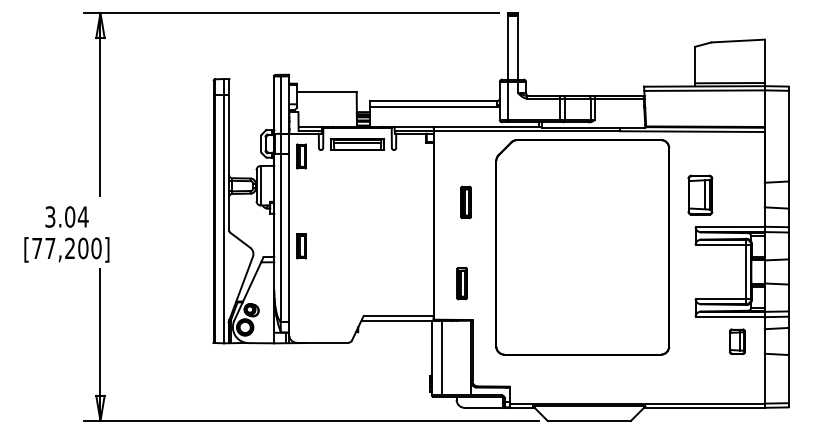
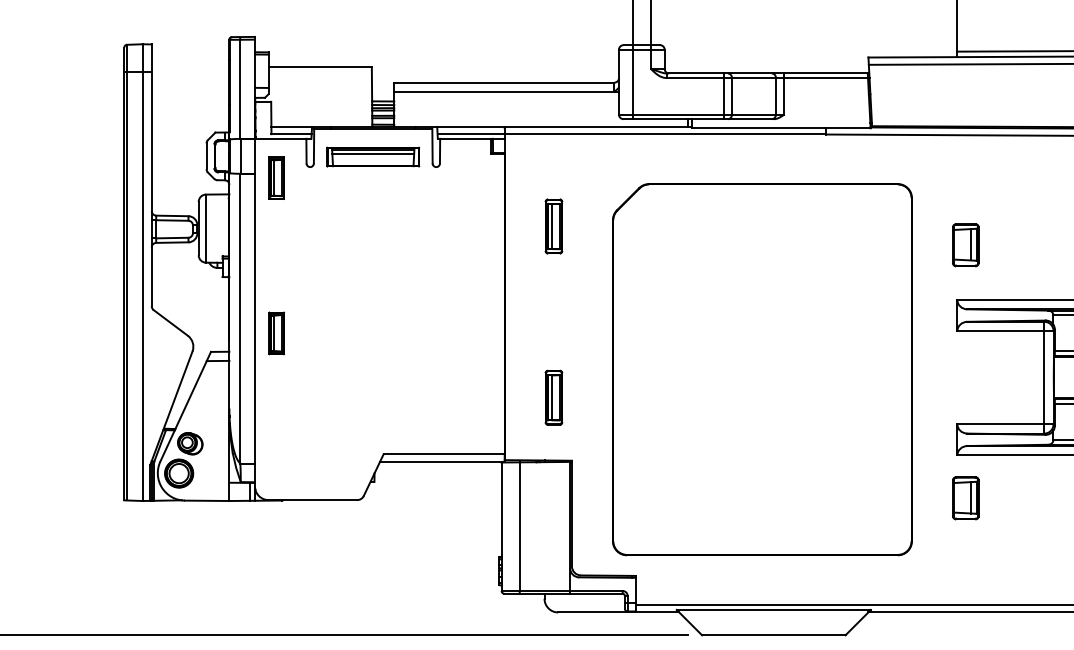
part: (700, 195) -> (965, 245), size x0.62
part: (465, 202) -> (552, 226), moved
part: (582, 247) -> (762, 369), moved
part: (737, 341) -> (965, 497), moved

